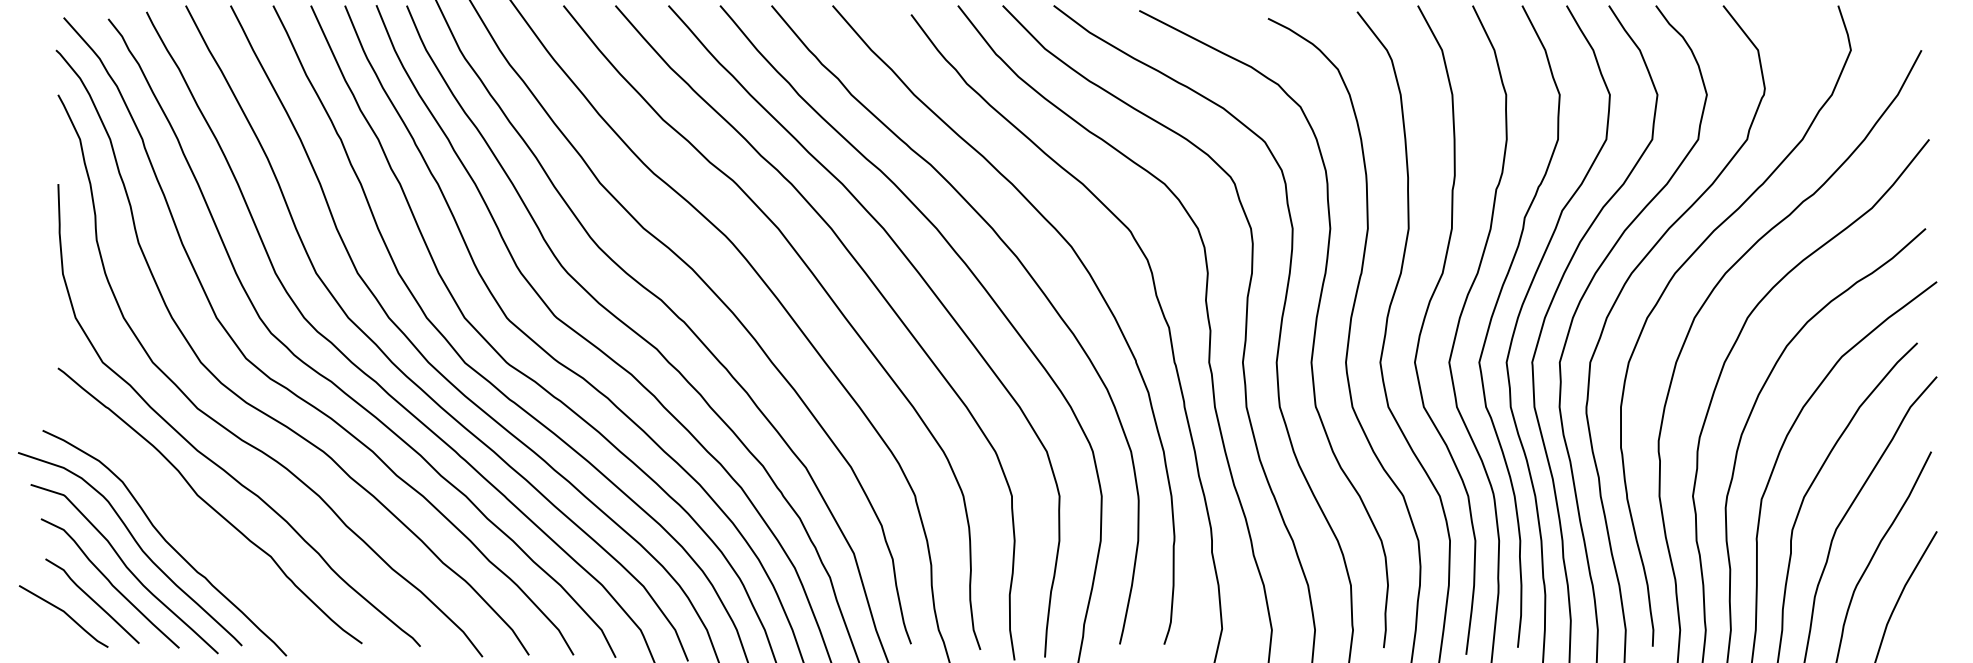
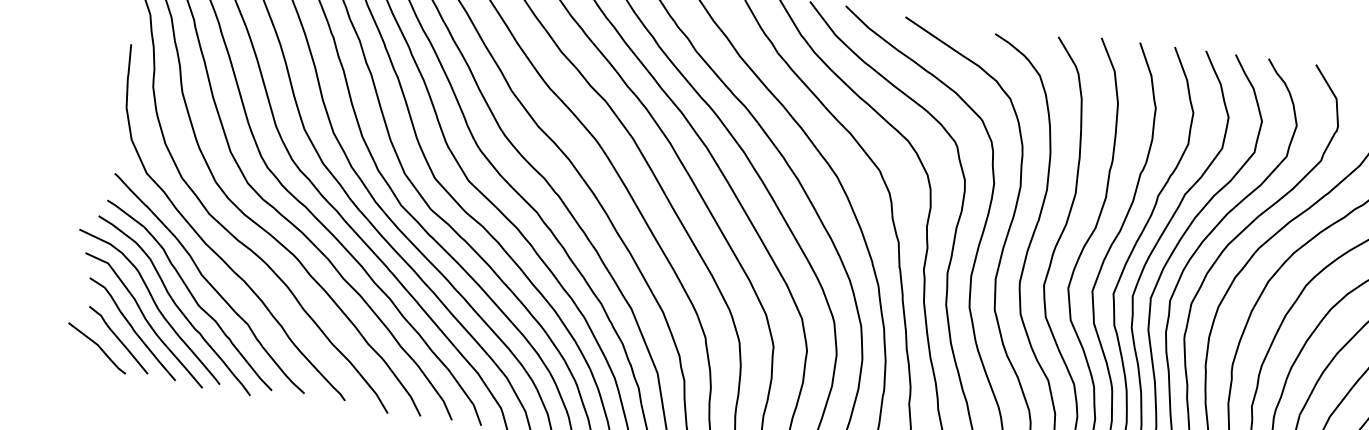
curve: (185, 524) -> (190, 294), added

